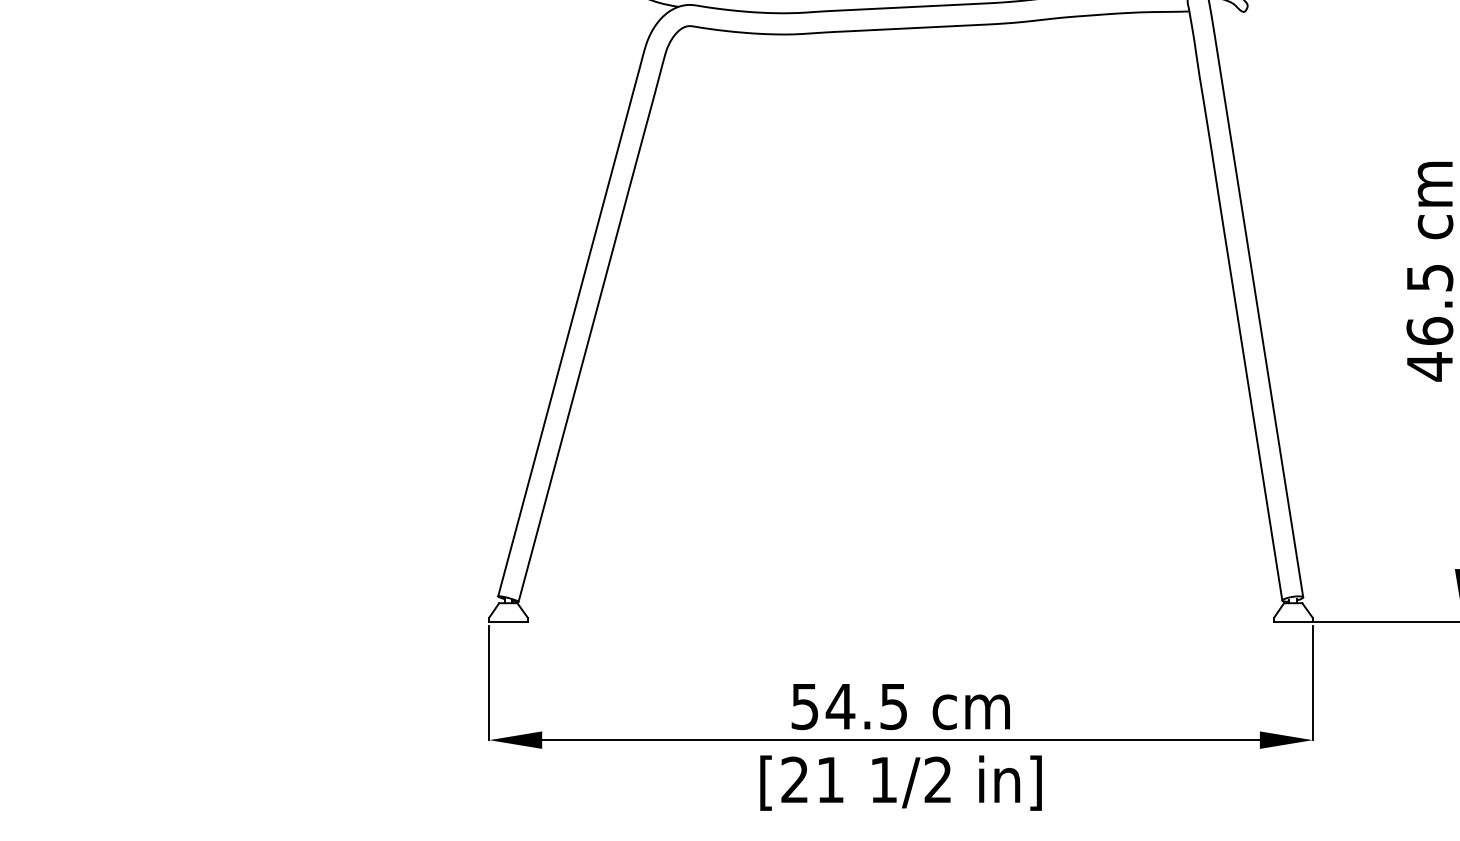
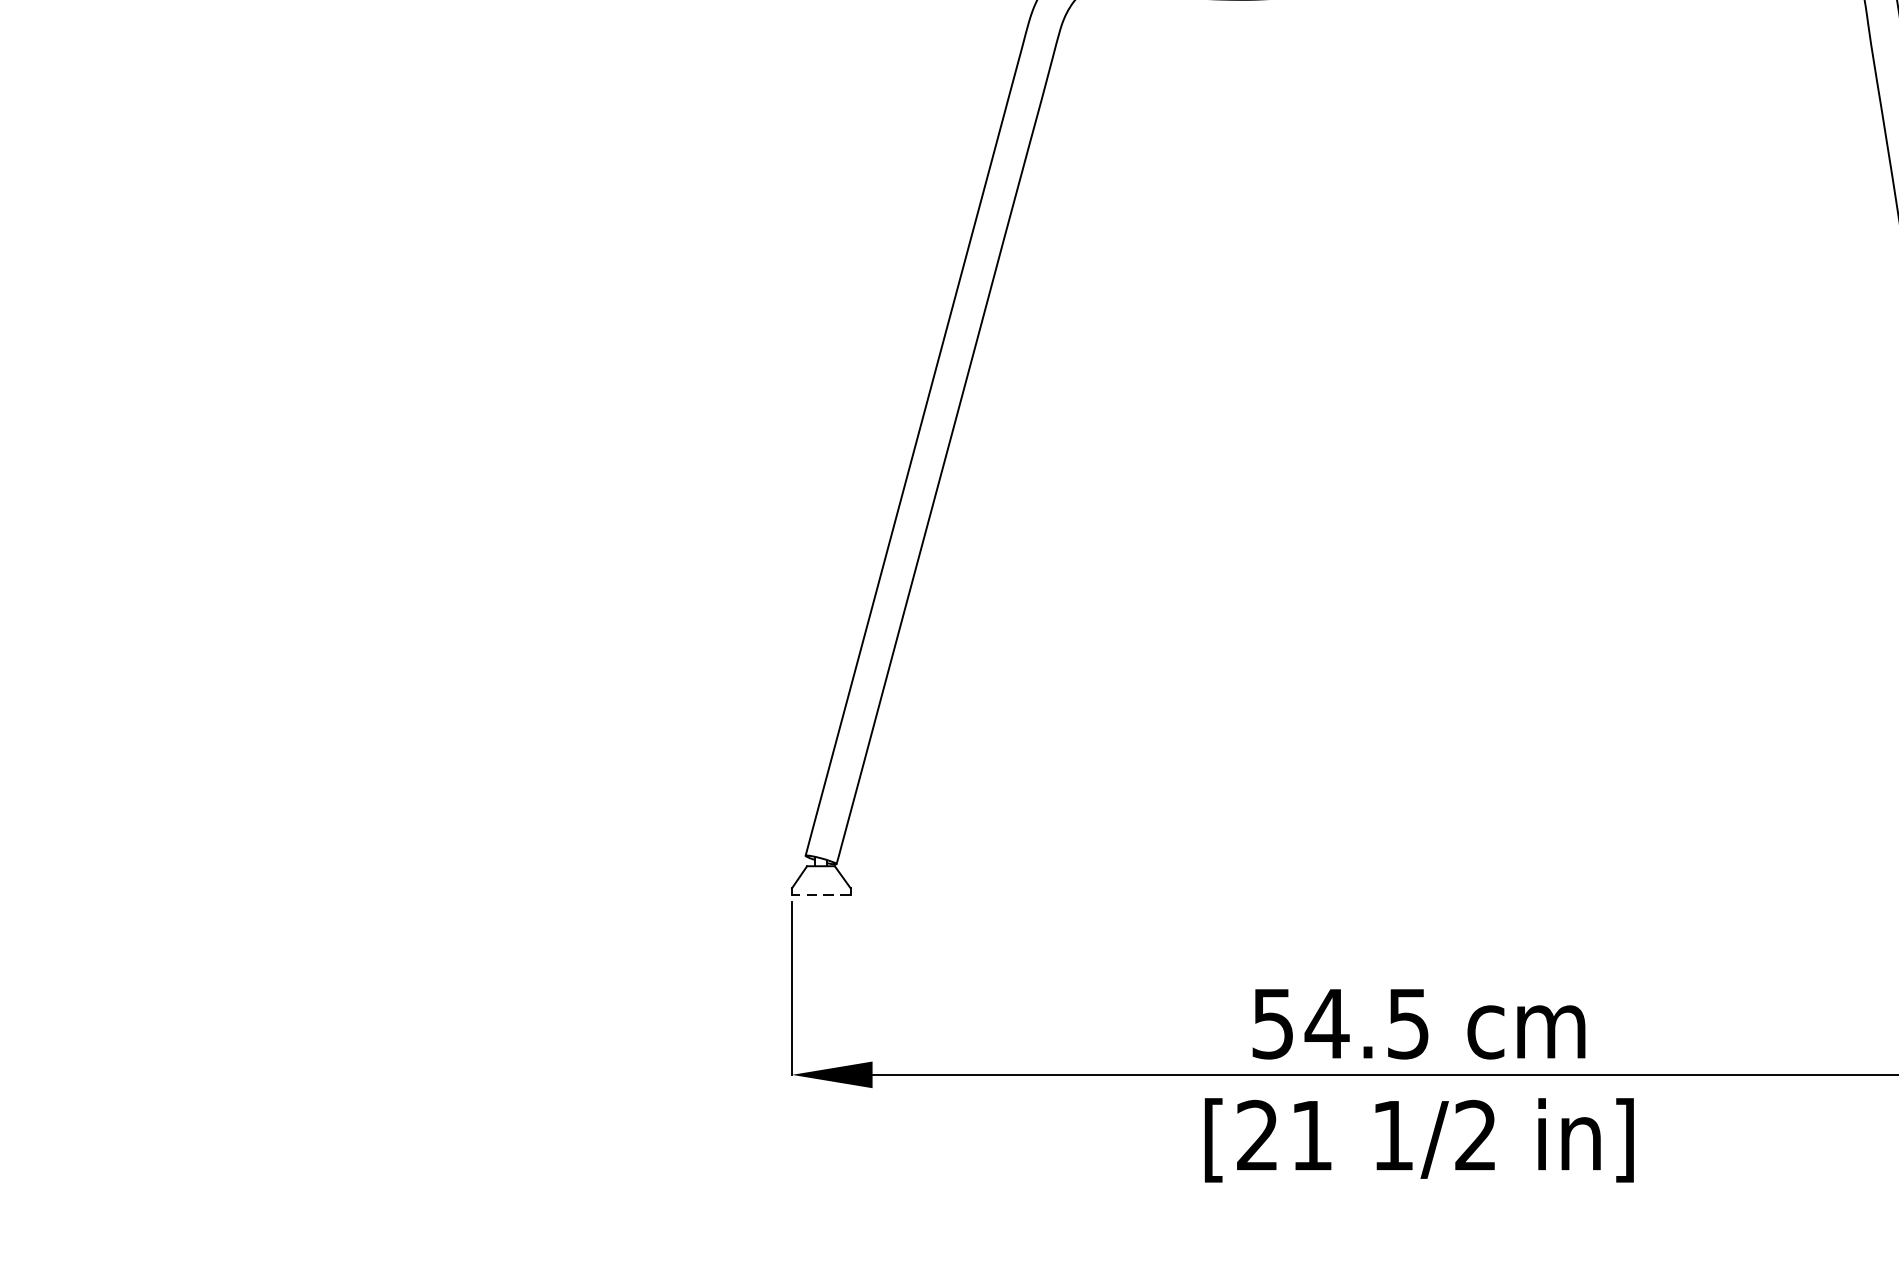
line: (508, 621) -> (821, 894), solid -> dashed

